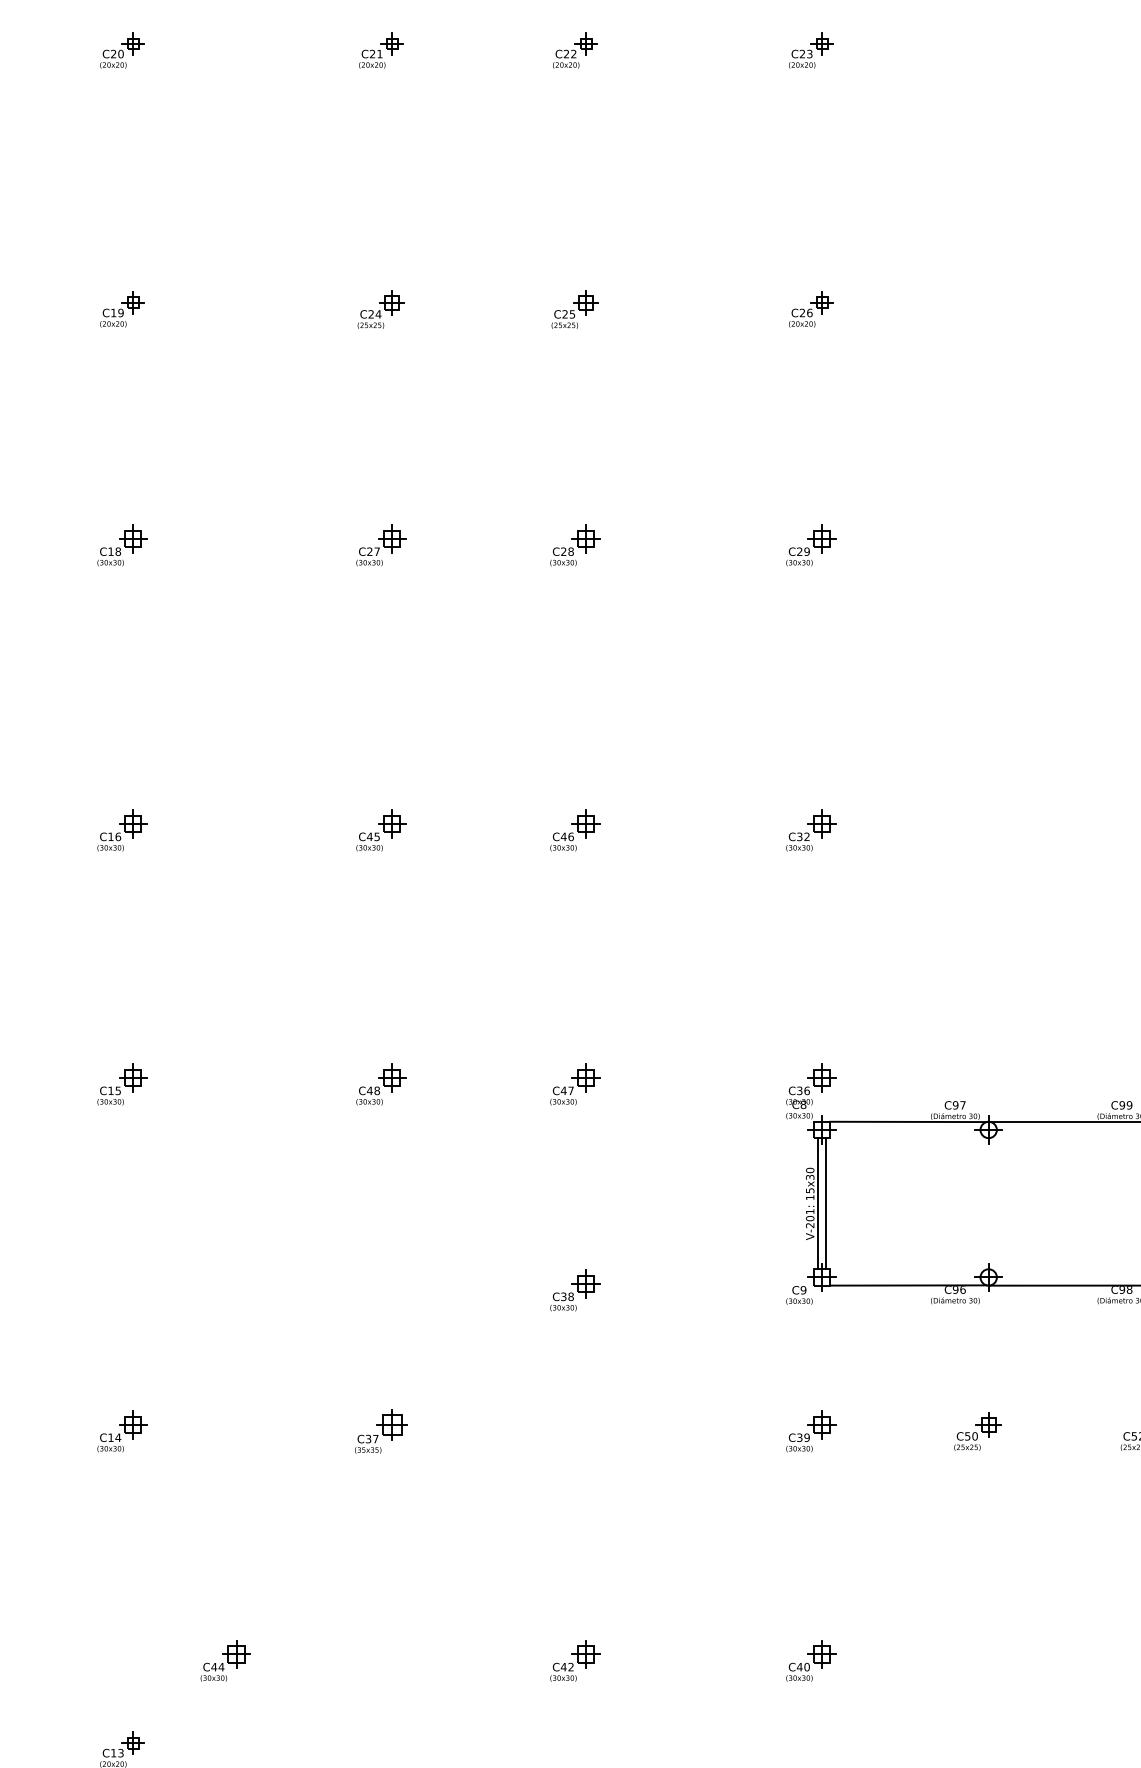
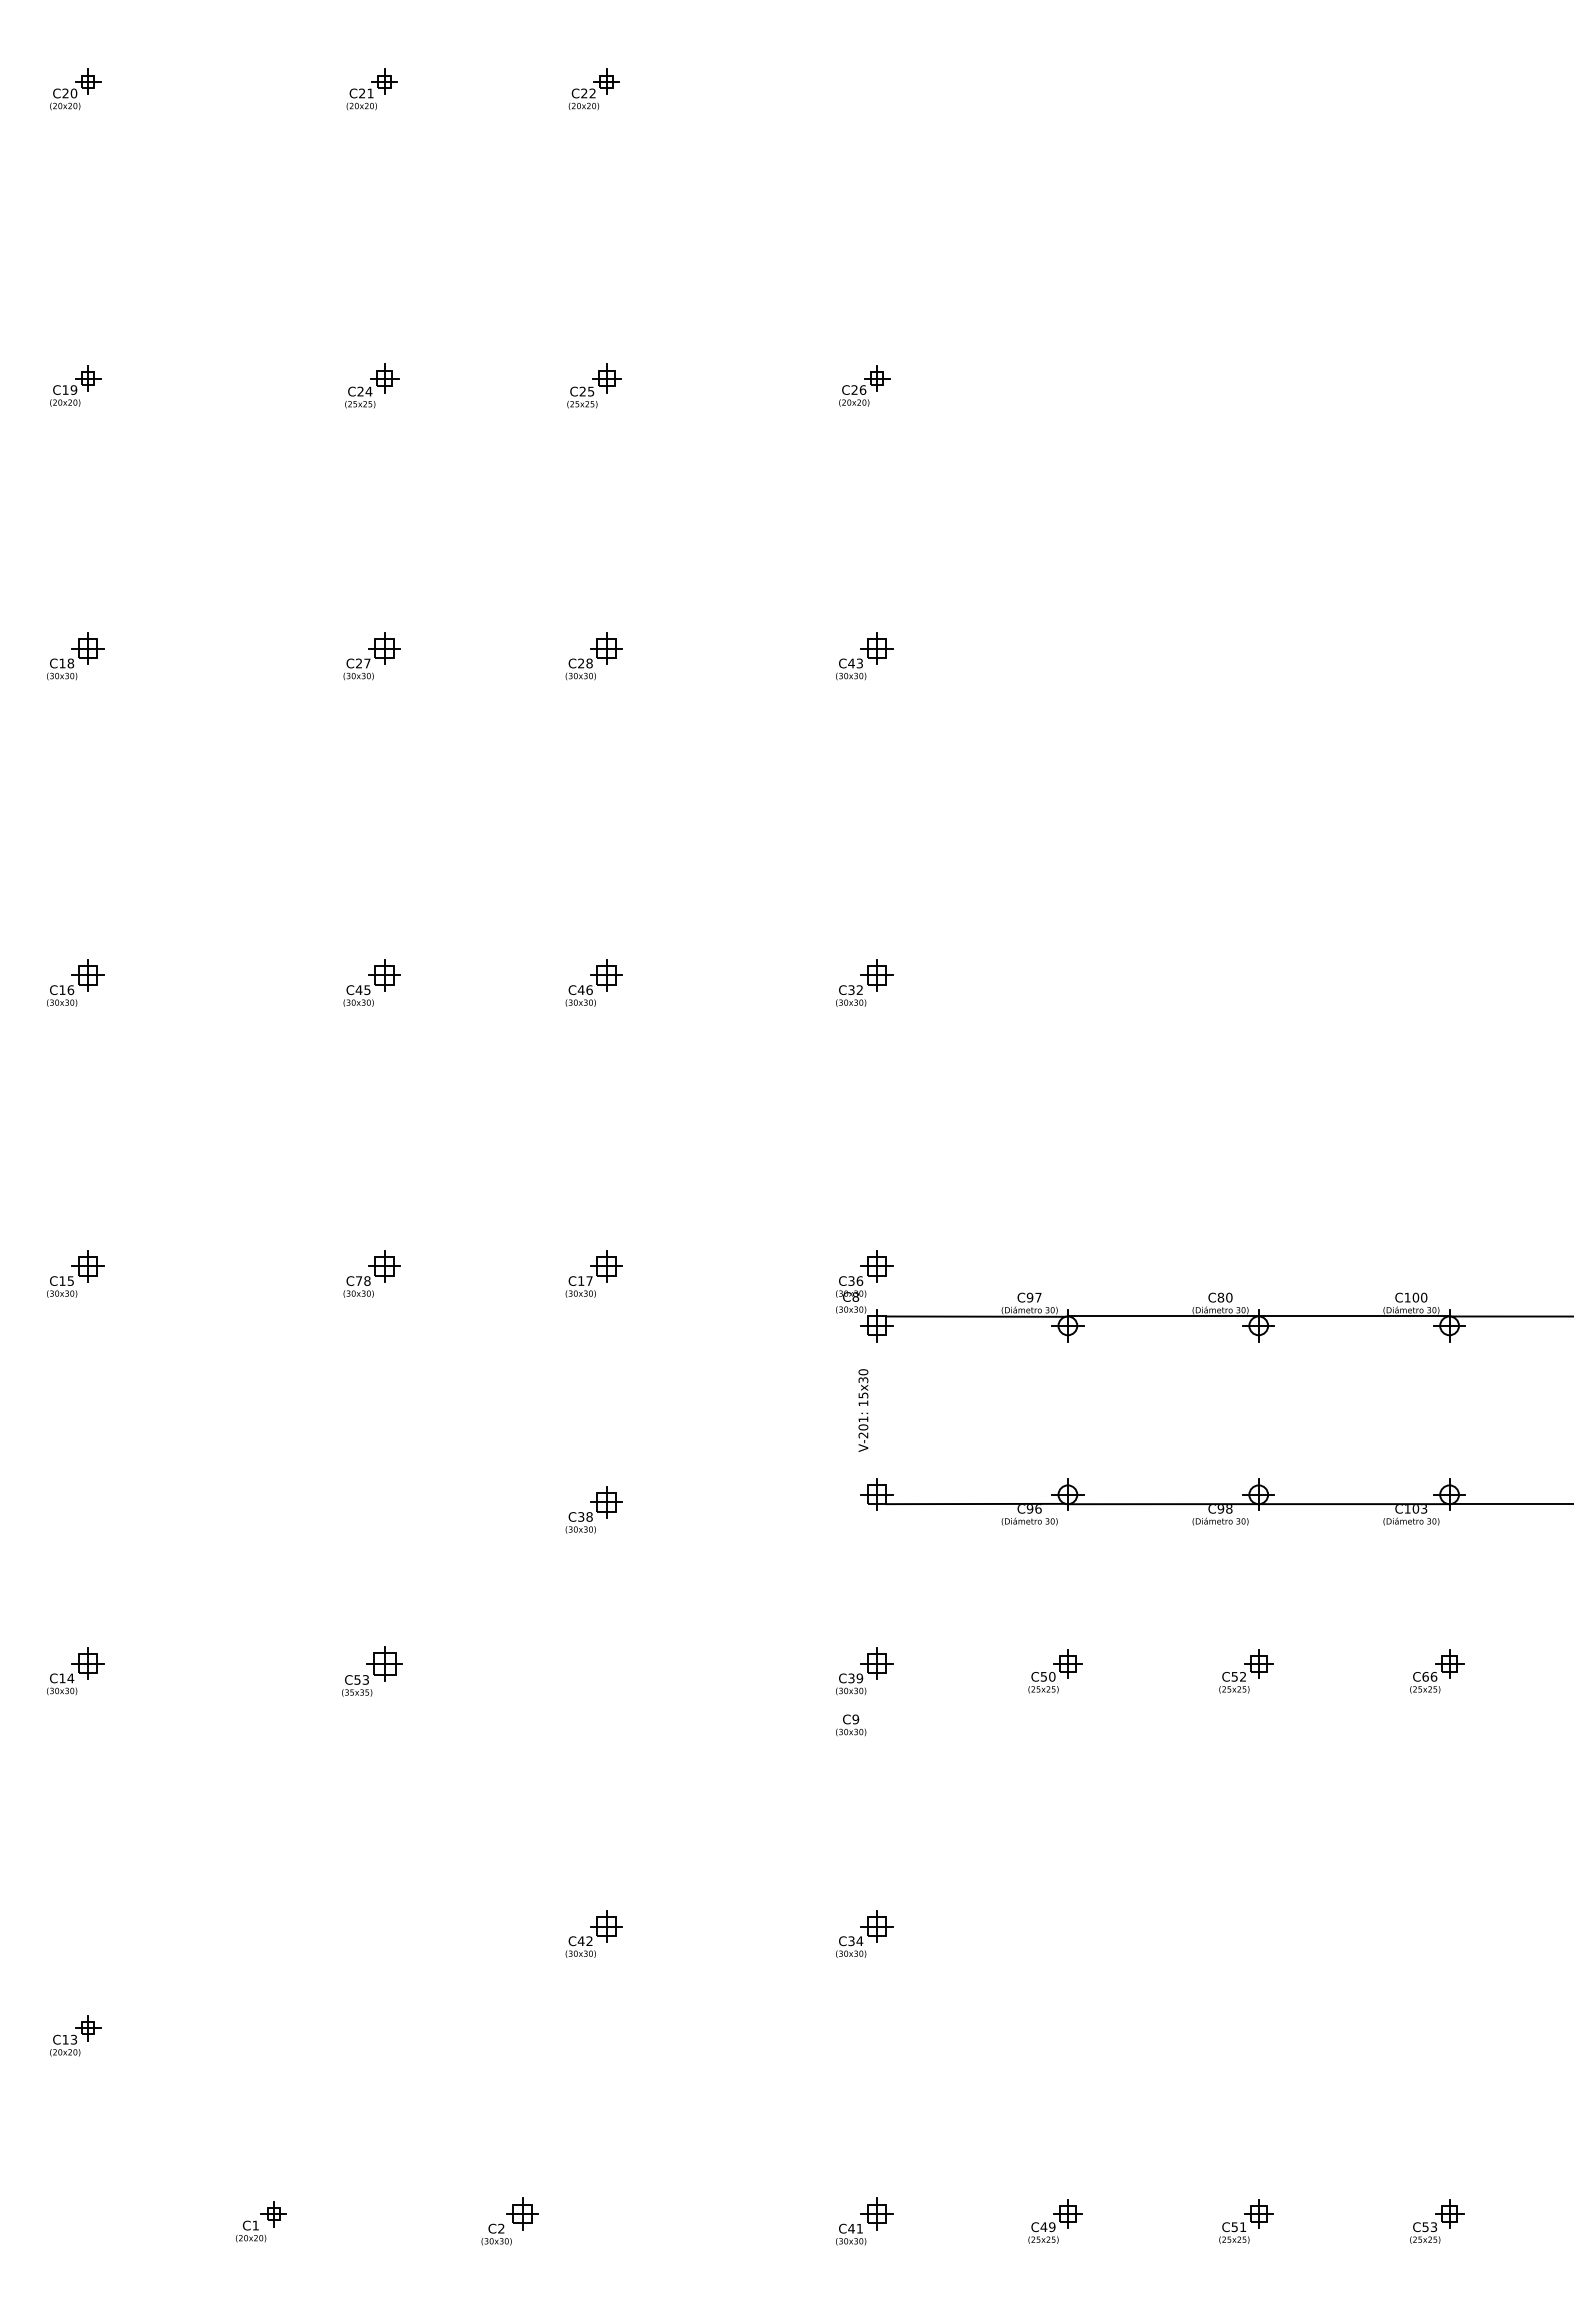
part: (811, 50) -> (864, 89), removed
text: (803, 551) -> (855, 663), C29 -> C43
text: (369, 1090) -> (358, 1280), C48 -> C78
text: (563, 1090) -> (580, 1280), C47 -> C17
text: (1125, 1105) -> (1224, 1297), C99 -> C80
line: (818, 1203) -> (872, 1410), removed
line: (825, 1203) -> (881, 1410), removed
text: (799, 1295) -> (851, 1725), moved
text: (372, 1438) -> (361, 1679), C37 -> C53
part: (225, 1660) -> (193, 1933), removed
text: (803, 1667) -> (855, 1941), C40 -> C34

